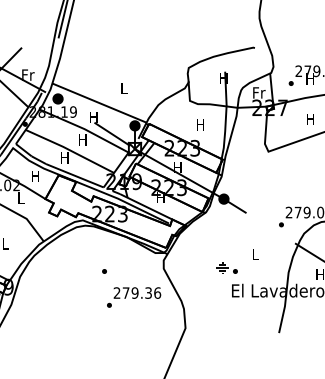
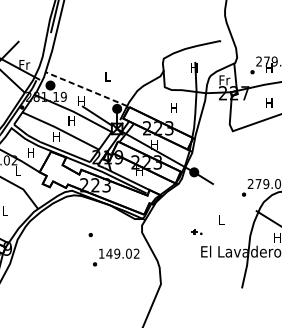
line: (99, 103) -> (86, 89), solid -> dashed
part: (226, 267) -> (196, 231), size x0.6
text: (137, 292) -> (119, 253), 279.36 -> 149.02

